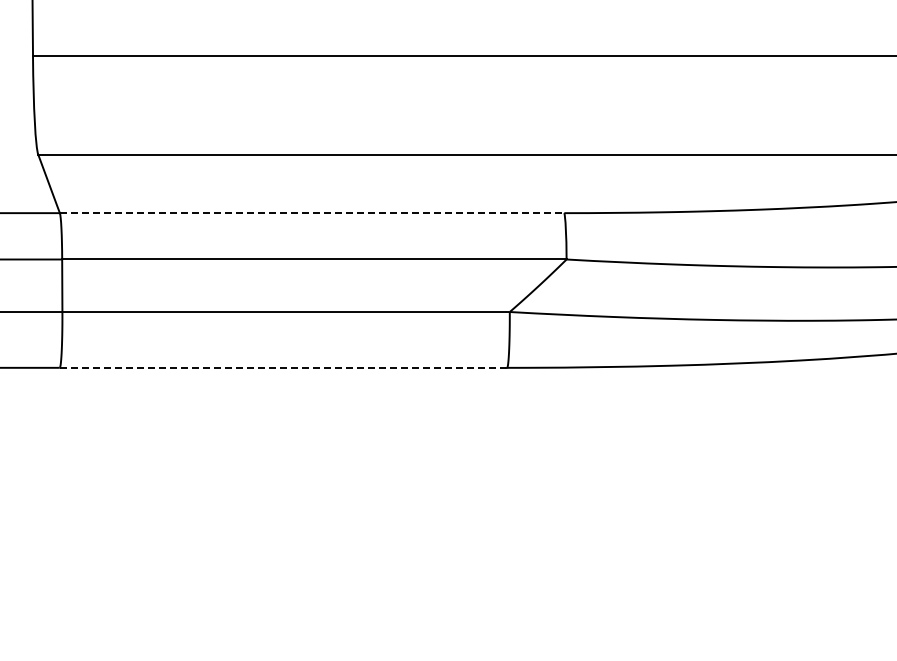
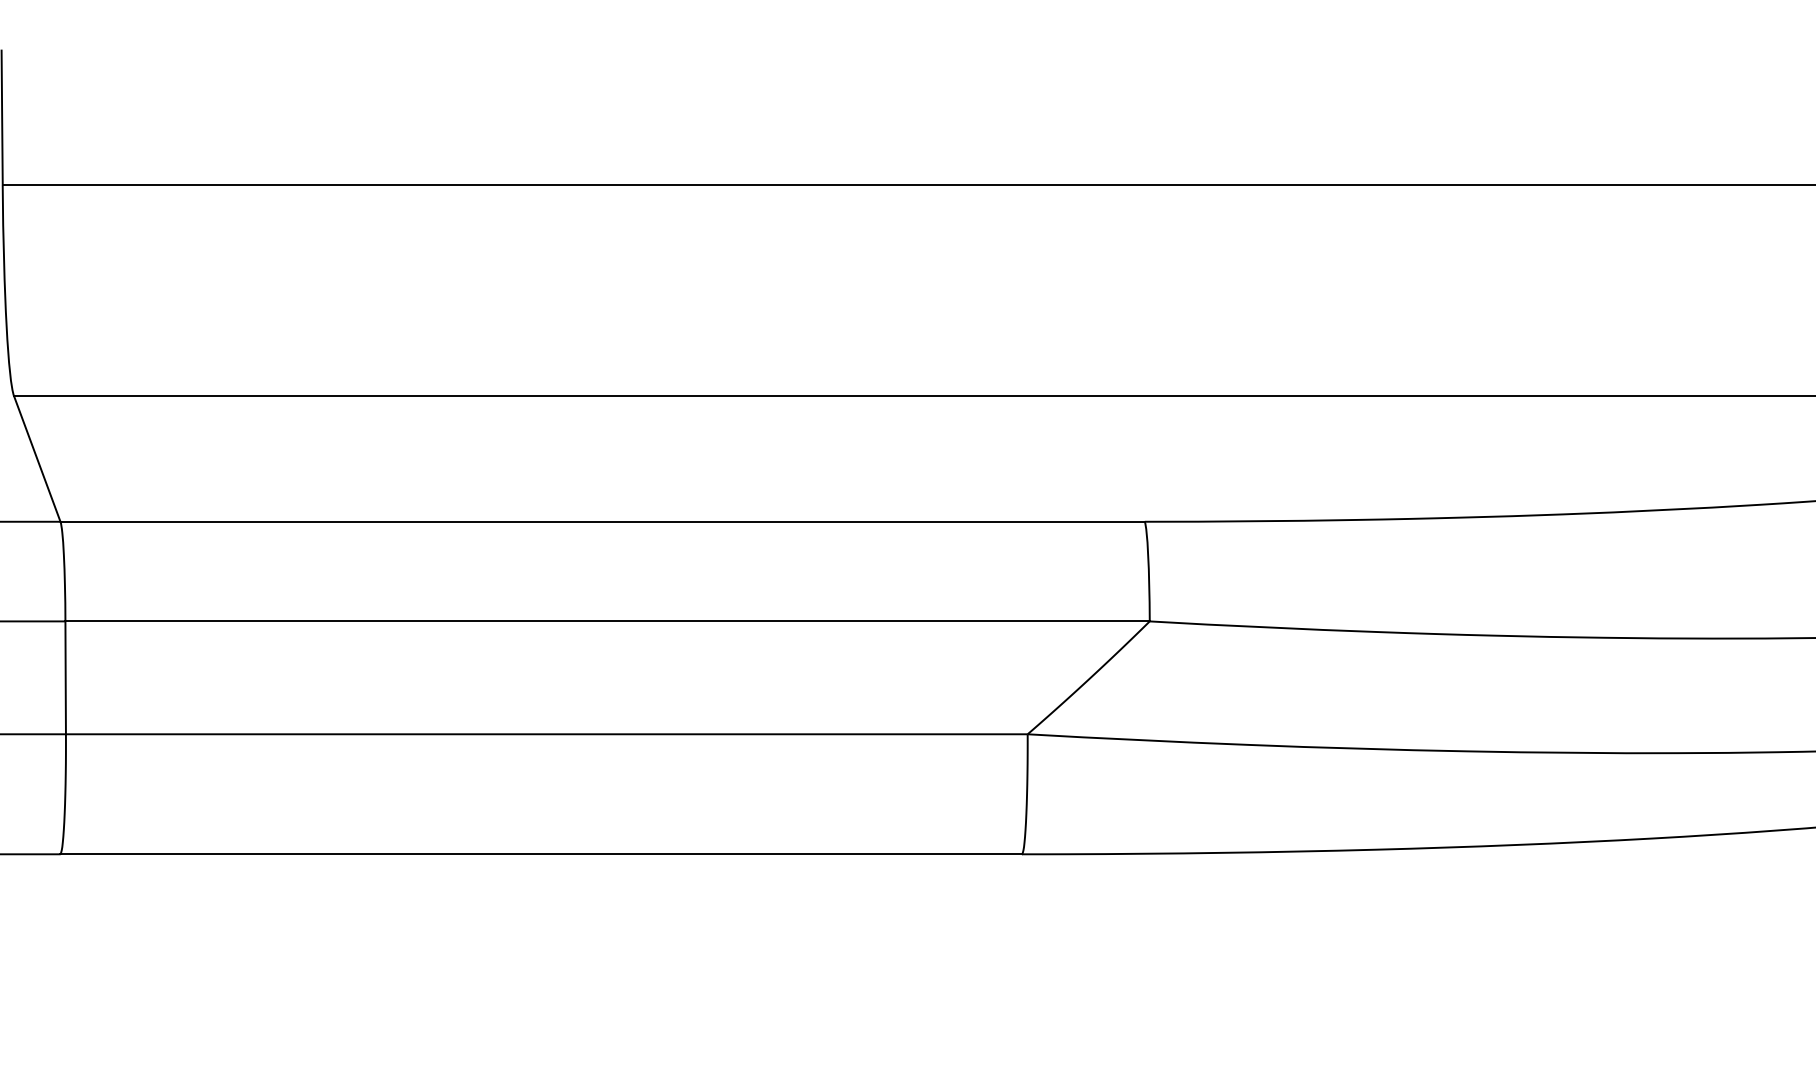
line: (312, 213) -> (603, 522), dashed -> solid
line: (283, 367) -> (541, 853), dashed -> solid

